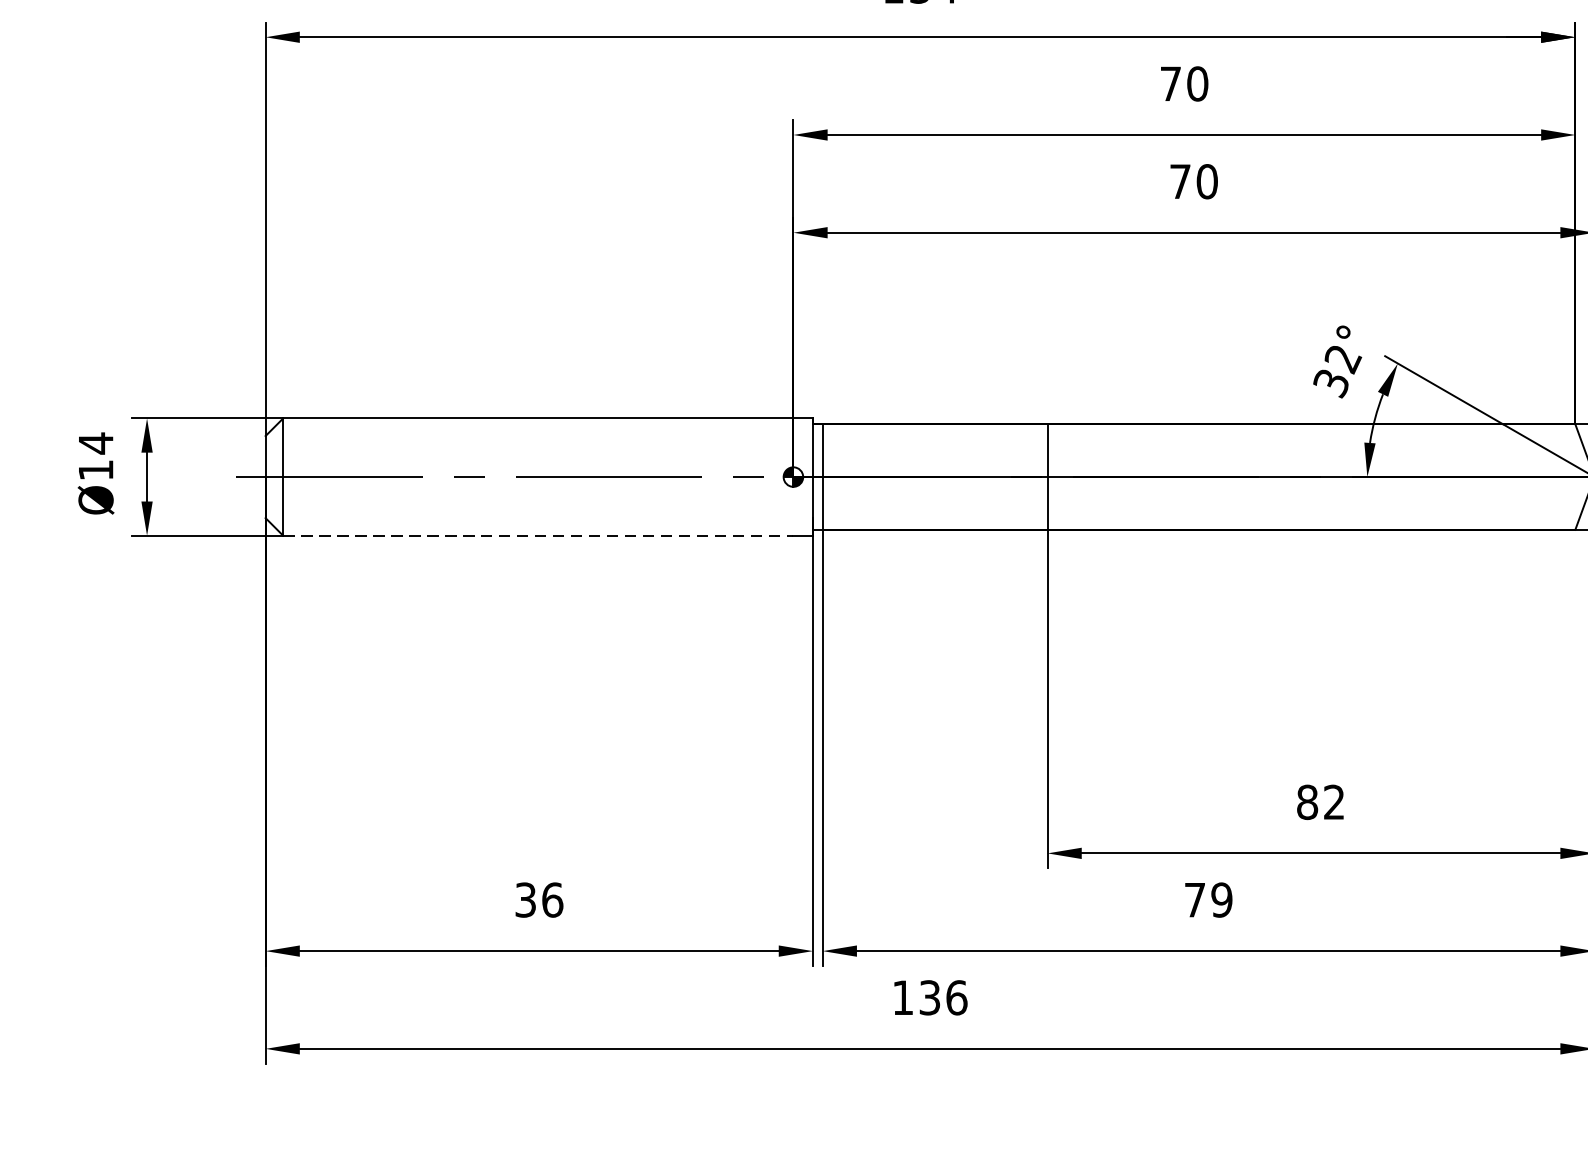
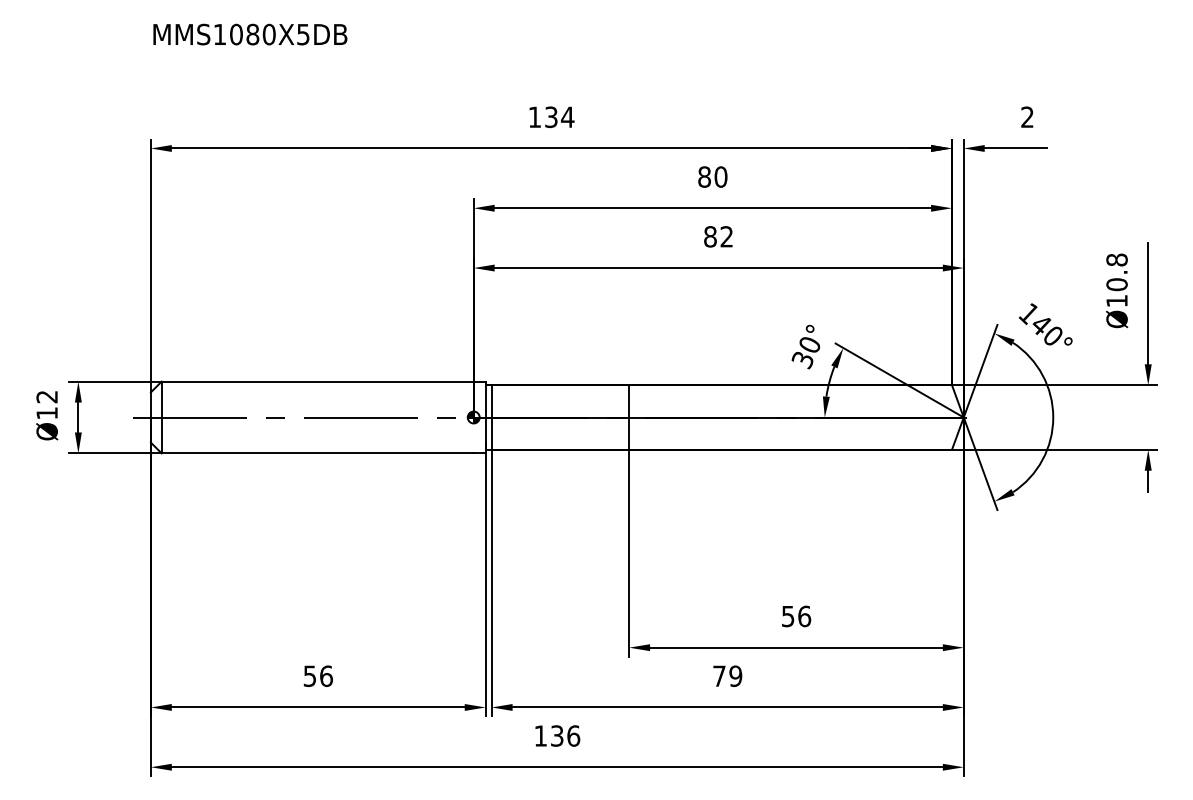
text: (1170, 83) -> (704, 176), 70 -> 80
text: (1193, 181) -> (718, 236), 70 -> 82
text: (1342, 359) -> (809, 345), 32° -> 30°
text: (94, 442) -> (46, 396), Ø14 -> Ø12
line: (539, 535) -> (318, 453), dashed -> solid
text: (1321, 802) -> (796, 616), 82 -> 56
text: (526, 898) -> (310, 675), 36 -> 56

